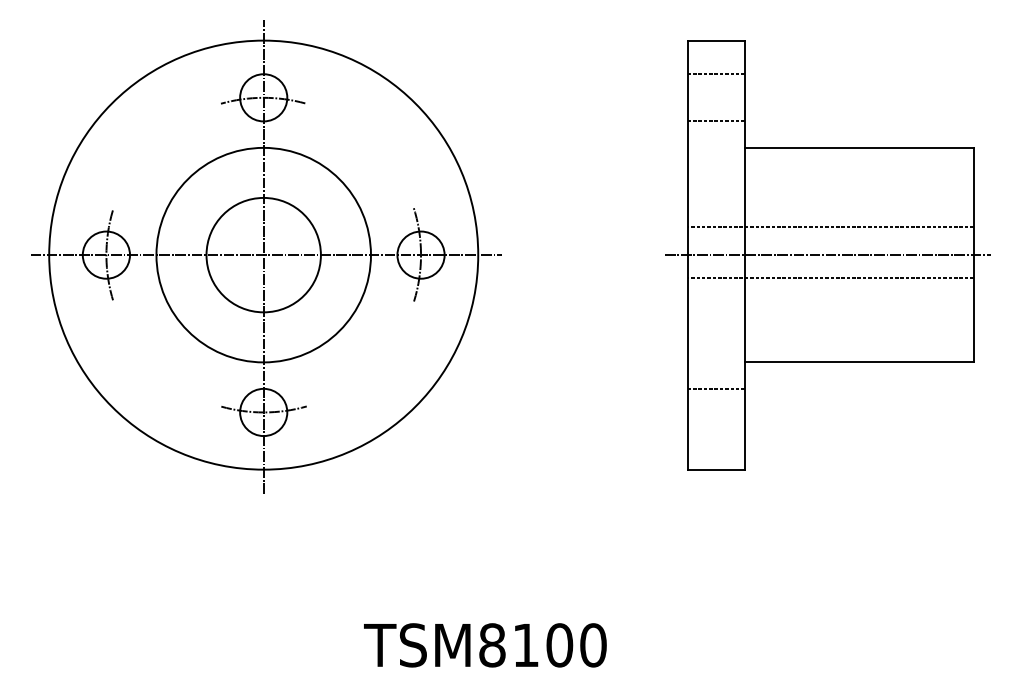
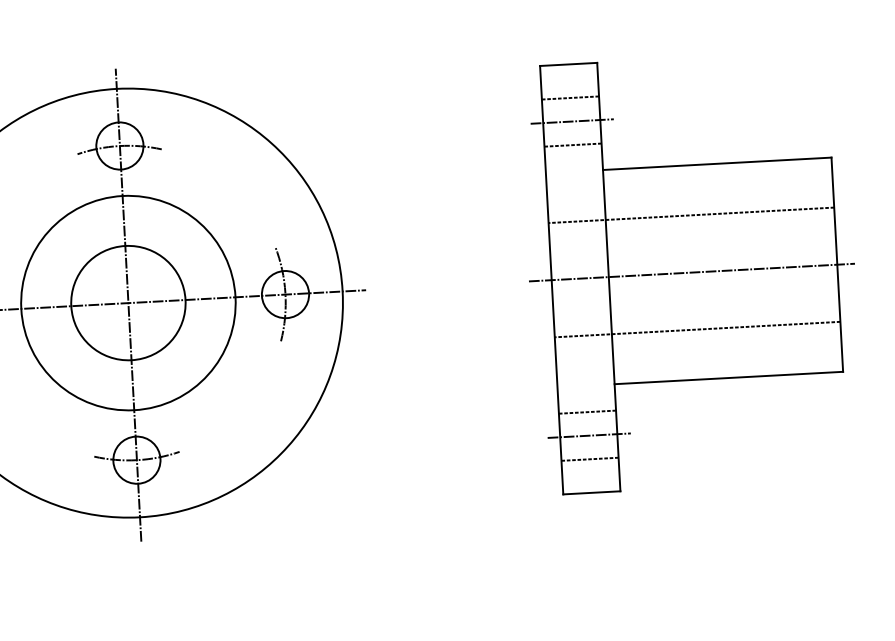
line: (716, 97) -> (572, 121), added
line: (830, 226) -> (691, 214), moved
line: (830, 278) -> (697, 329), moved
line: (716, 412) -> (589, 435), added
line: (715, 436) -> (589, 459), added

